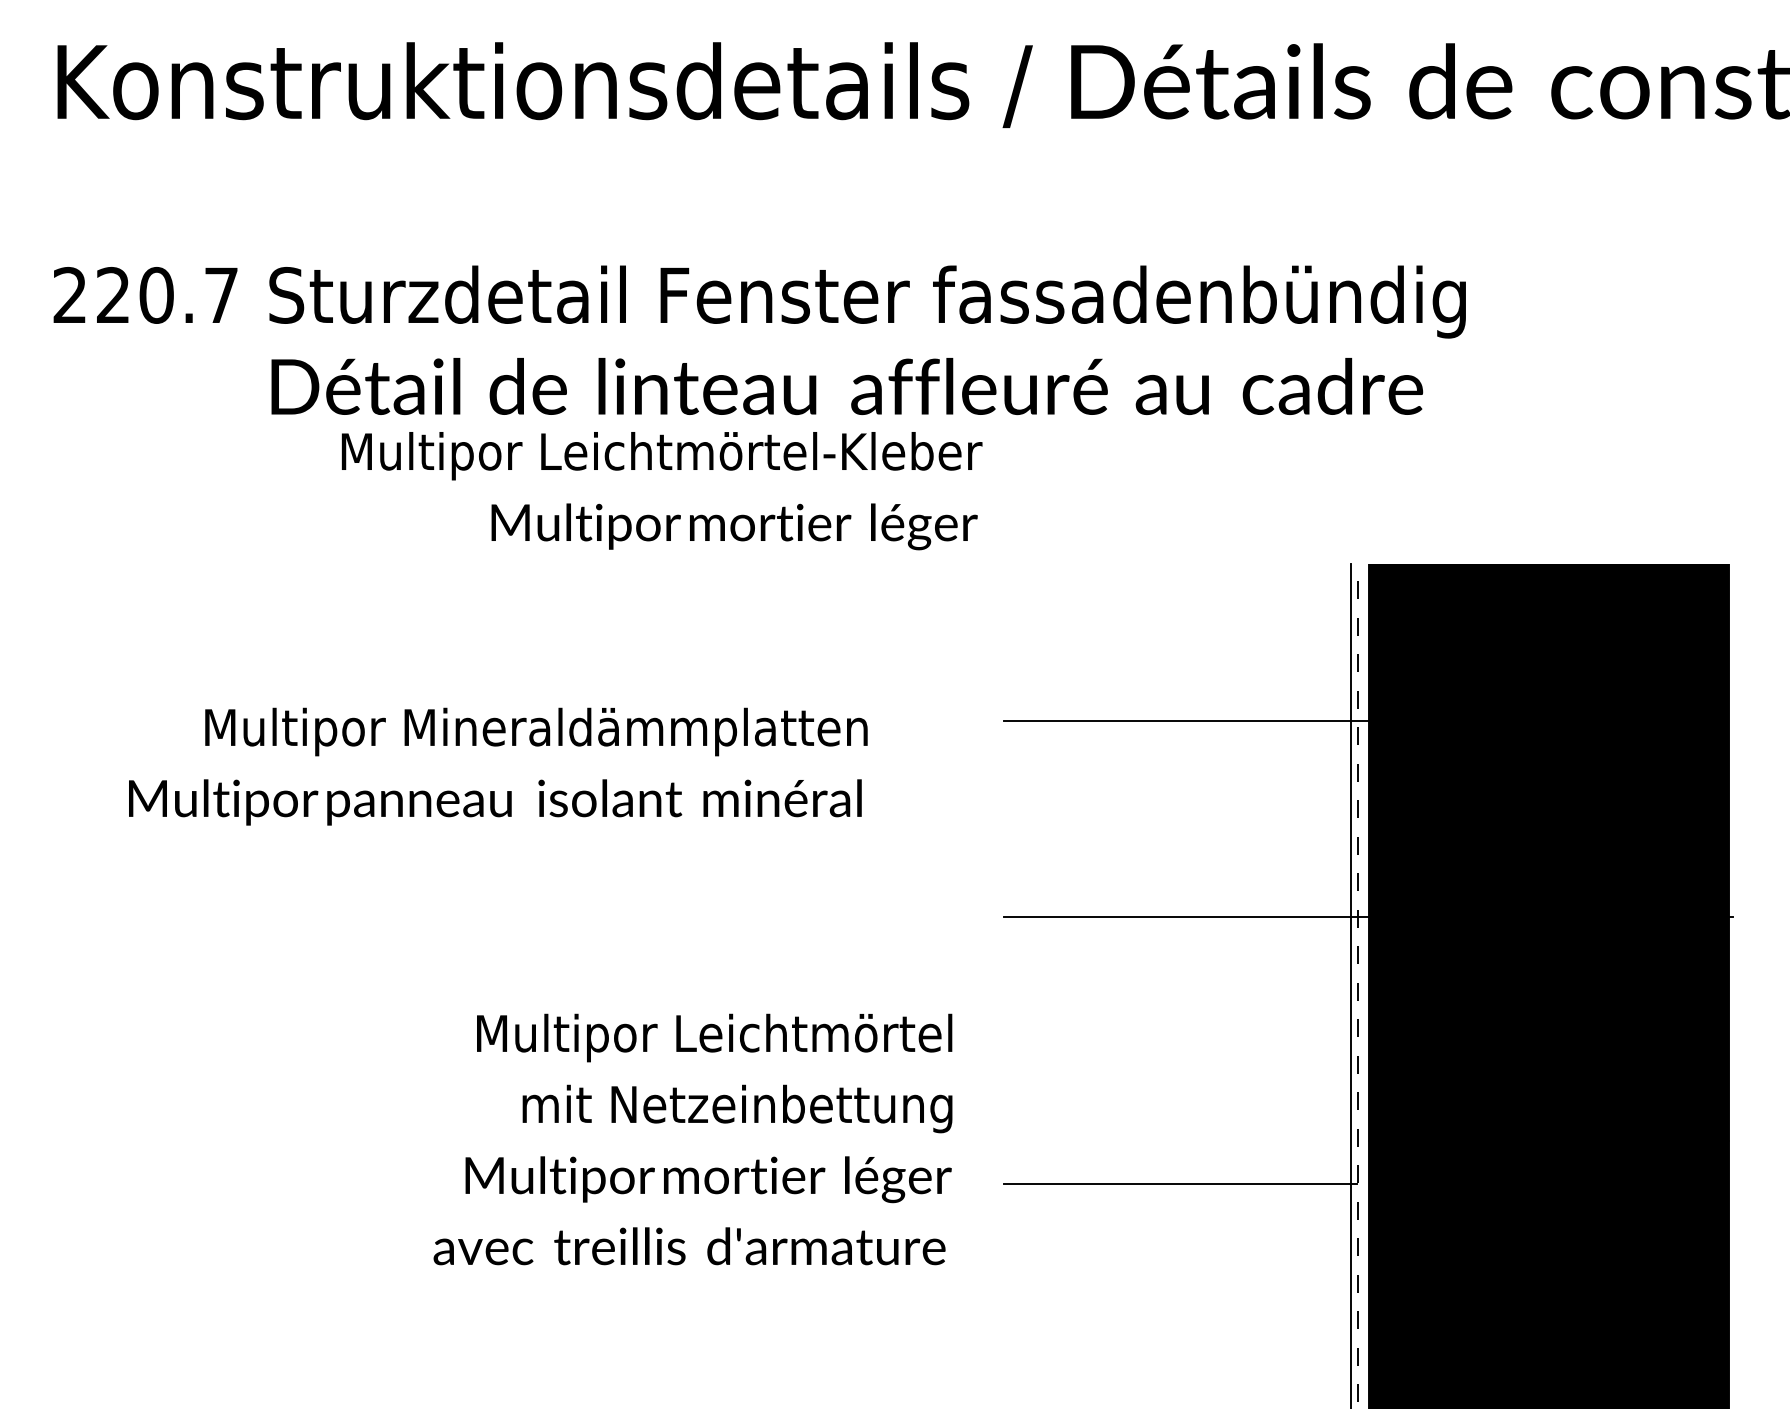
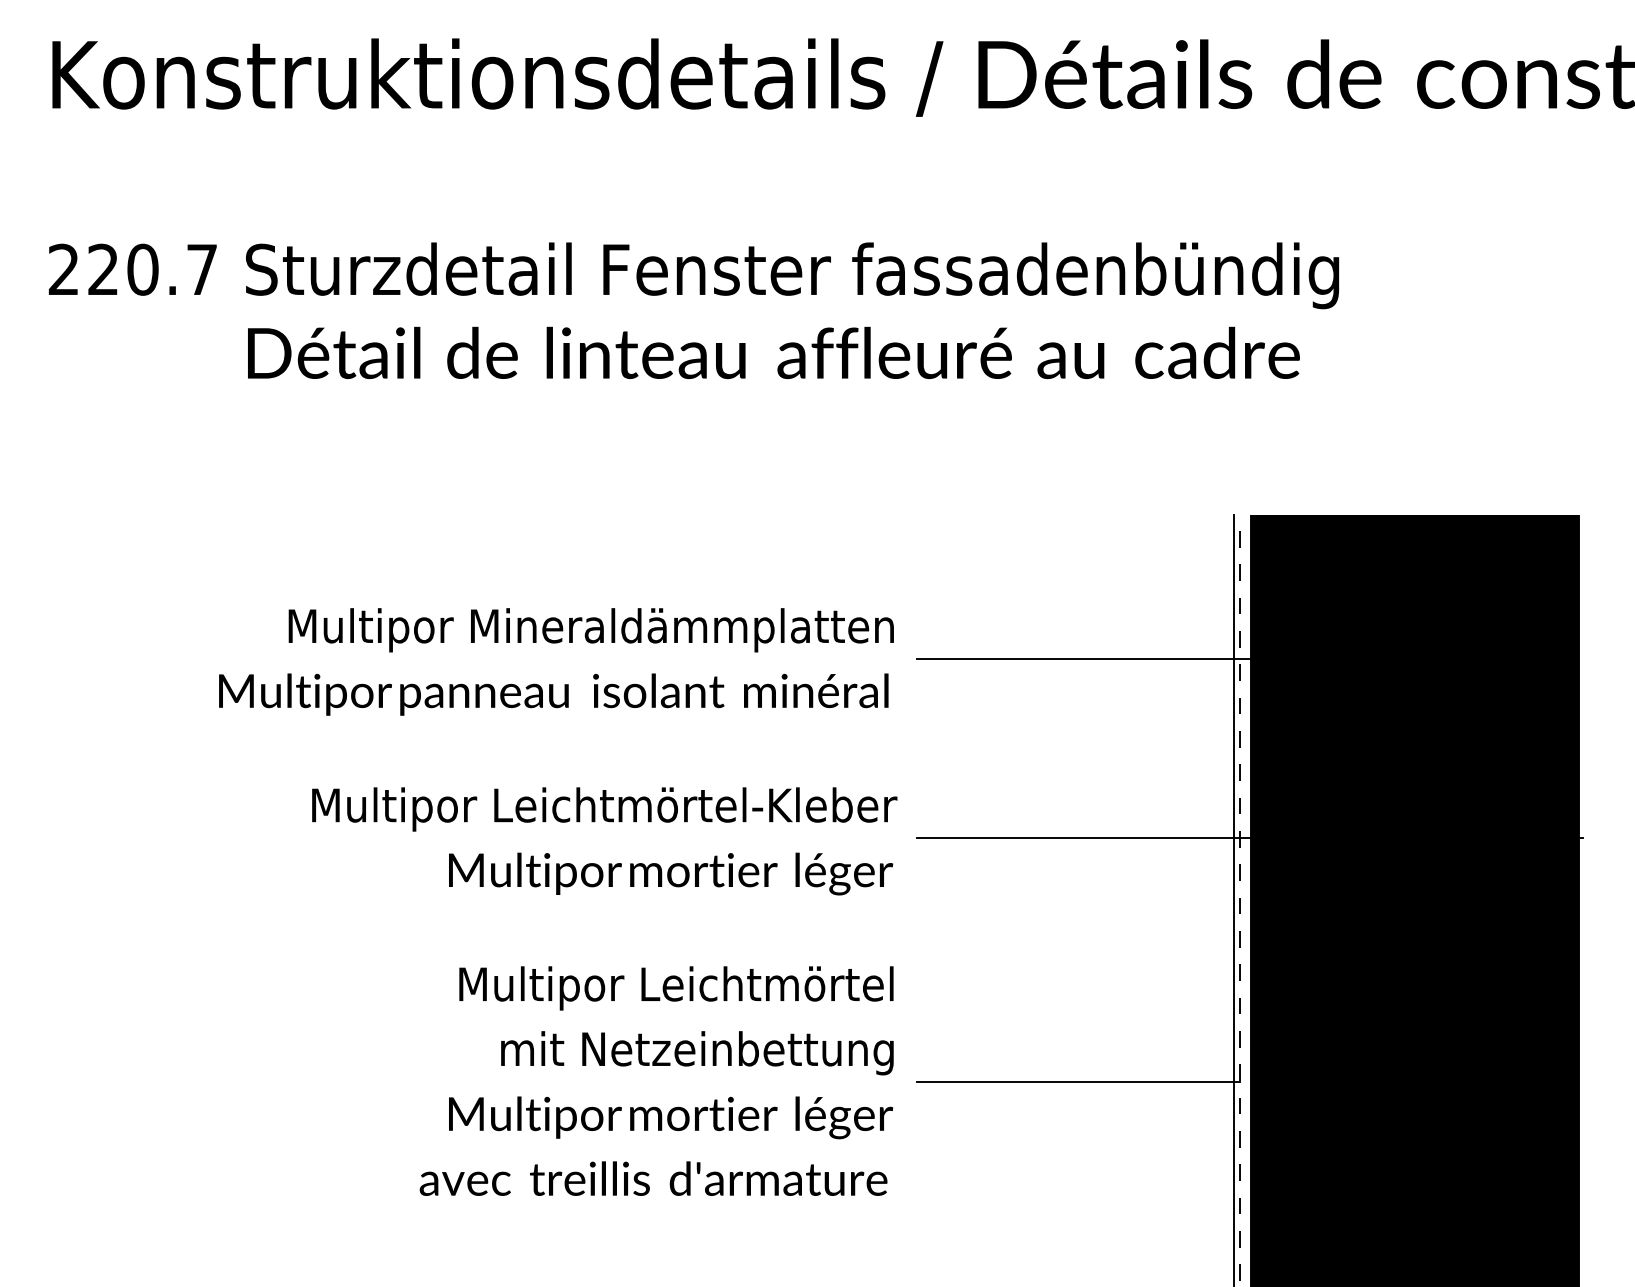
text: (661, 491) -> (604, 841), moved
text: (498, 766) -> (556, 661), moved
text: (692, 1139) -> (656, 1081), moved

